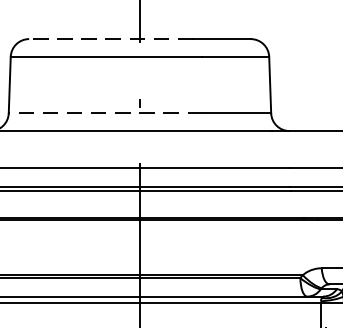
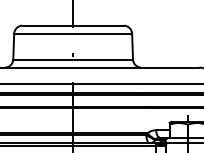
line: (110, 38) -> (59, 25), dashed -> solid
line: (105, 113) -> (57, 59), dashed -> solid

